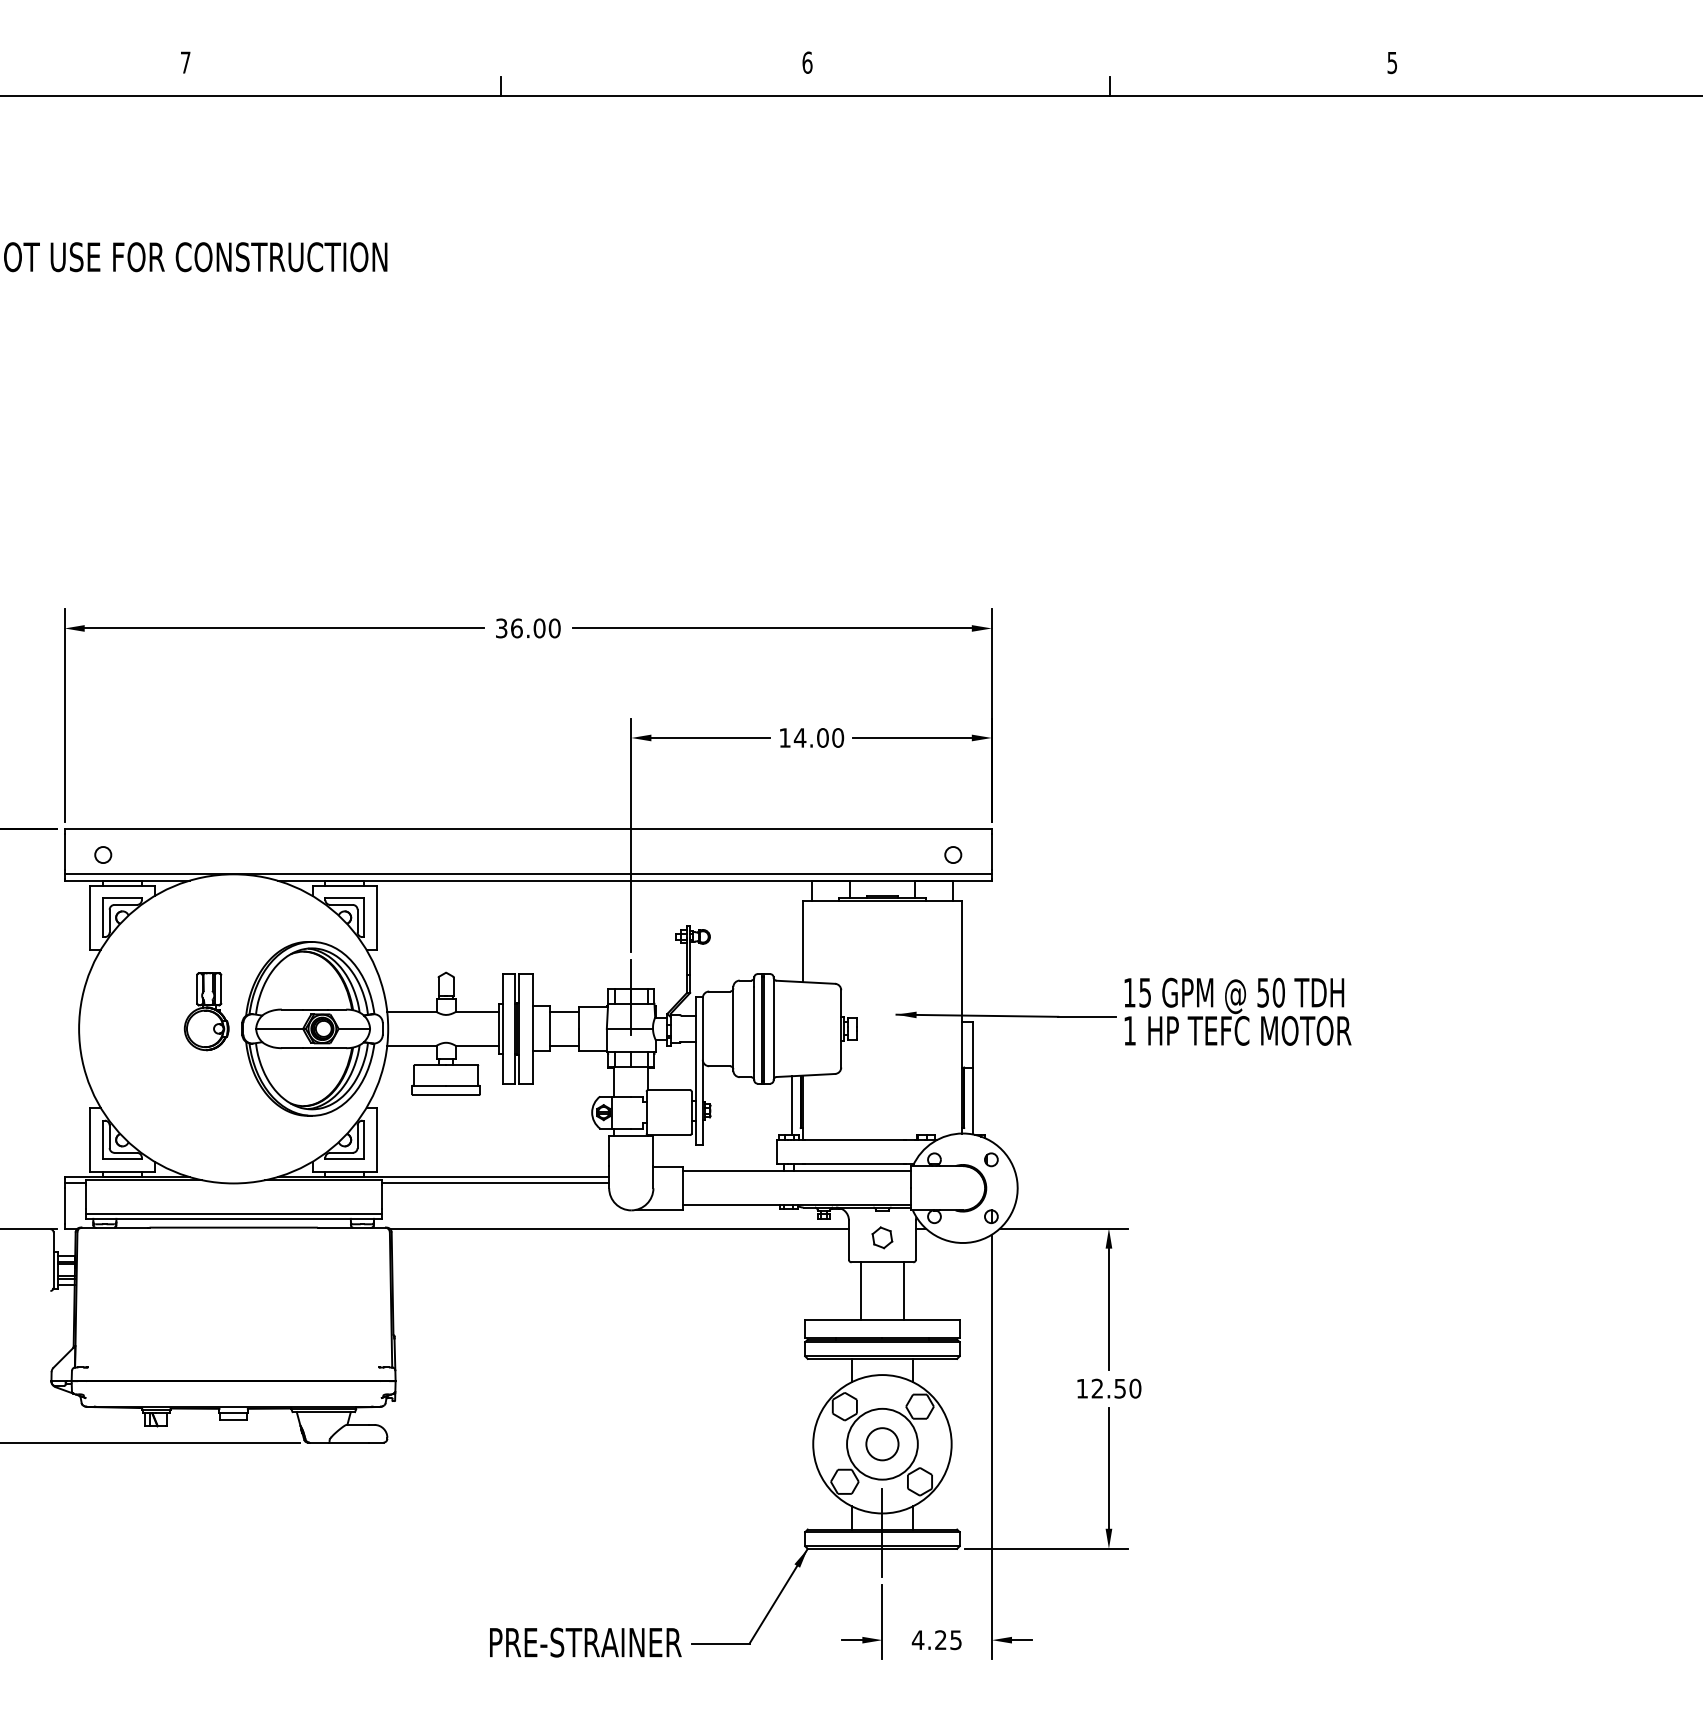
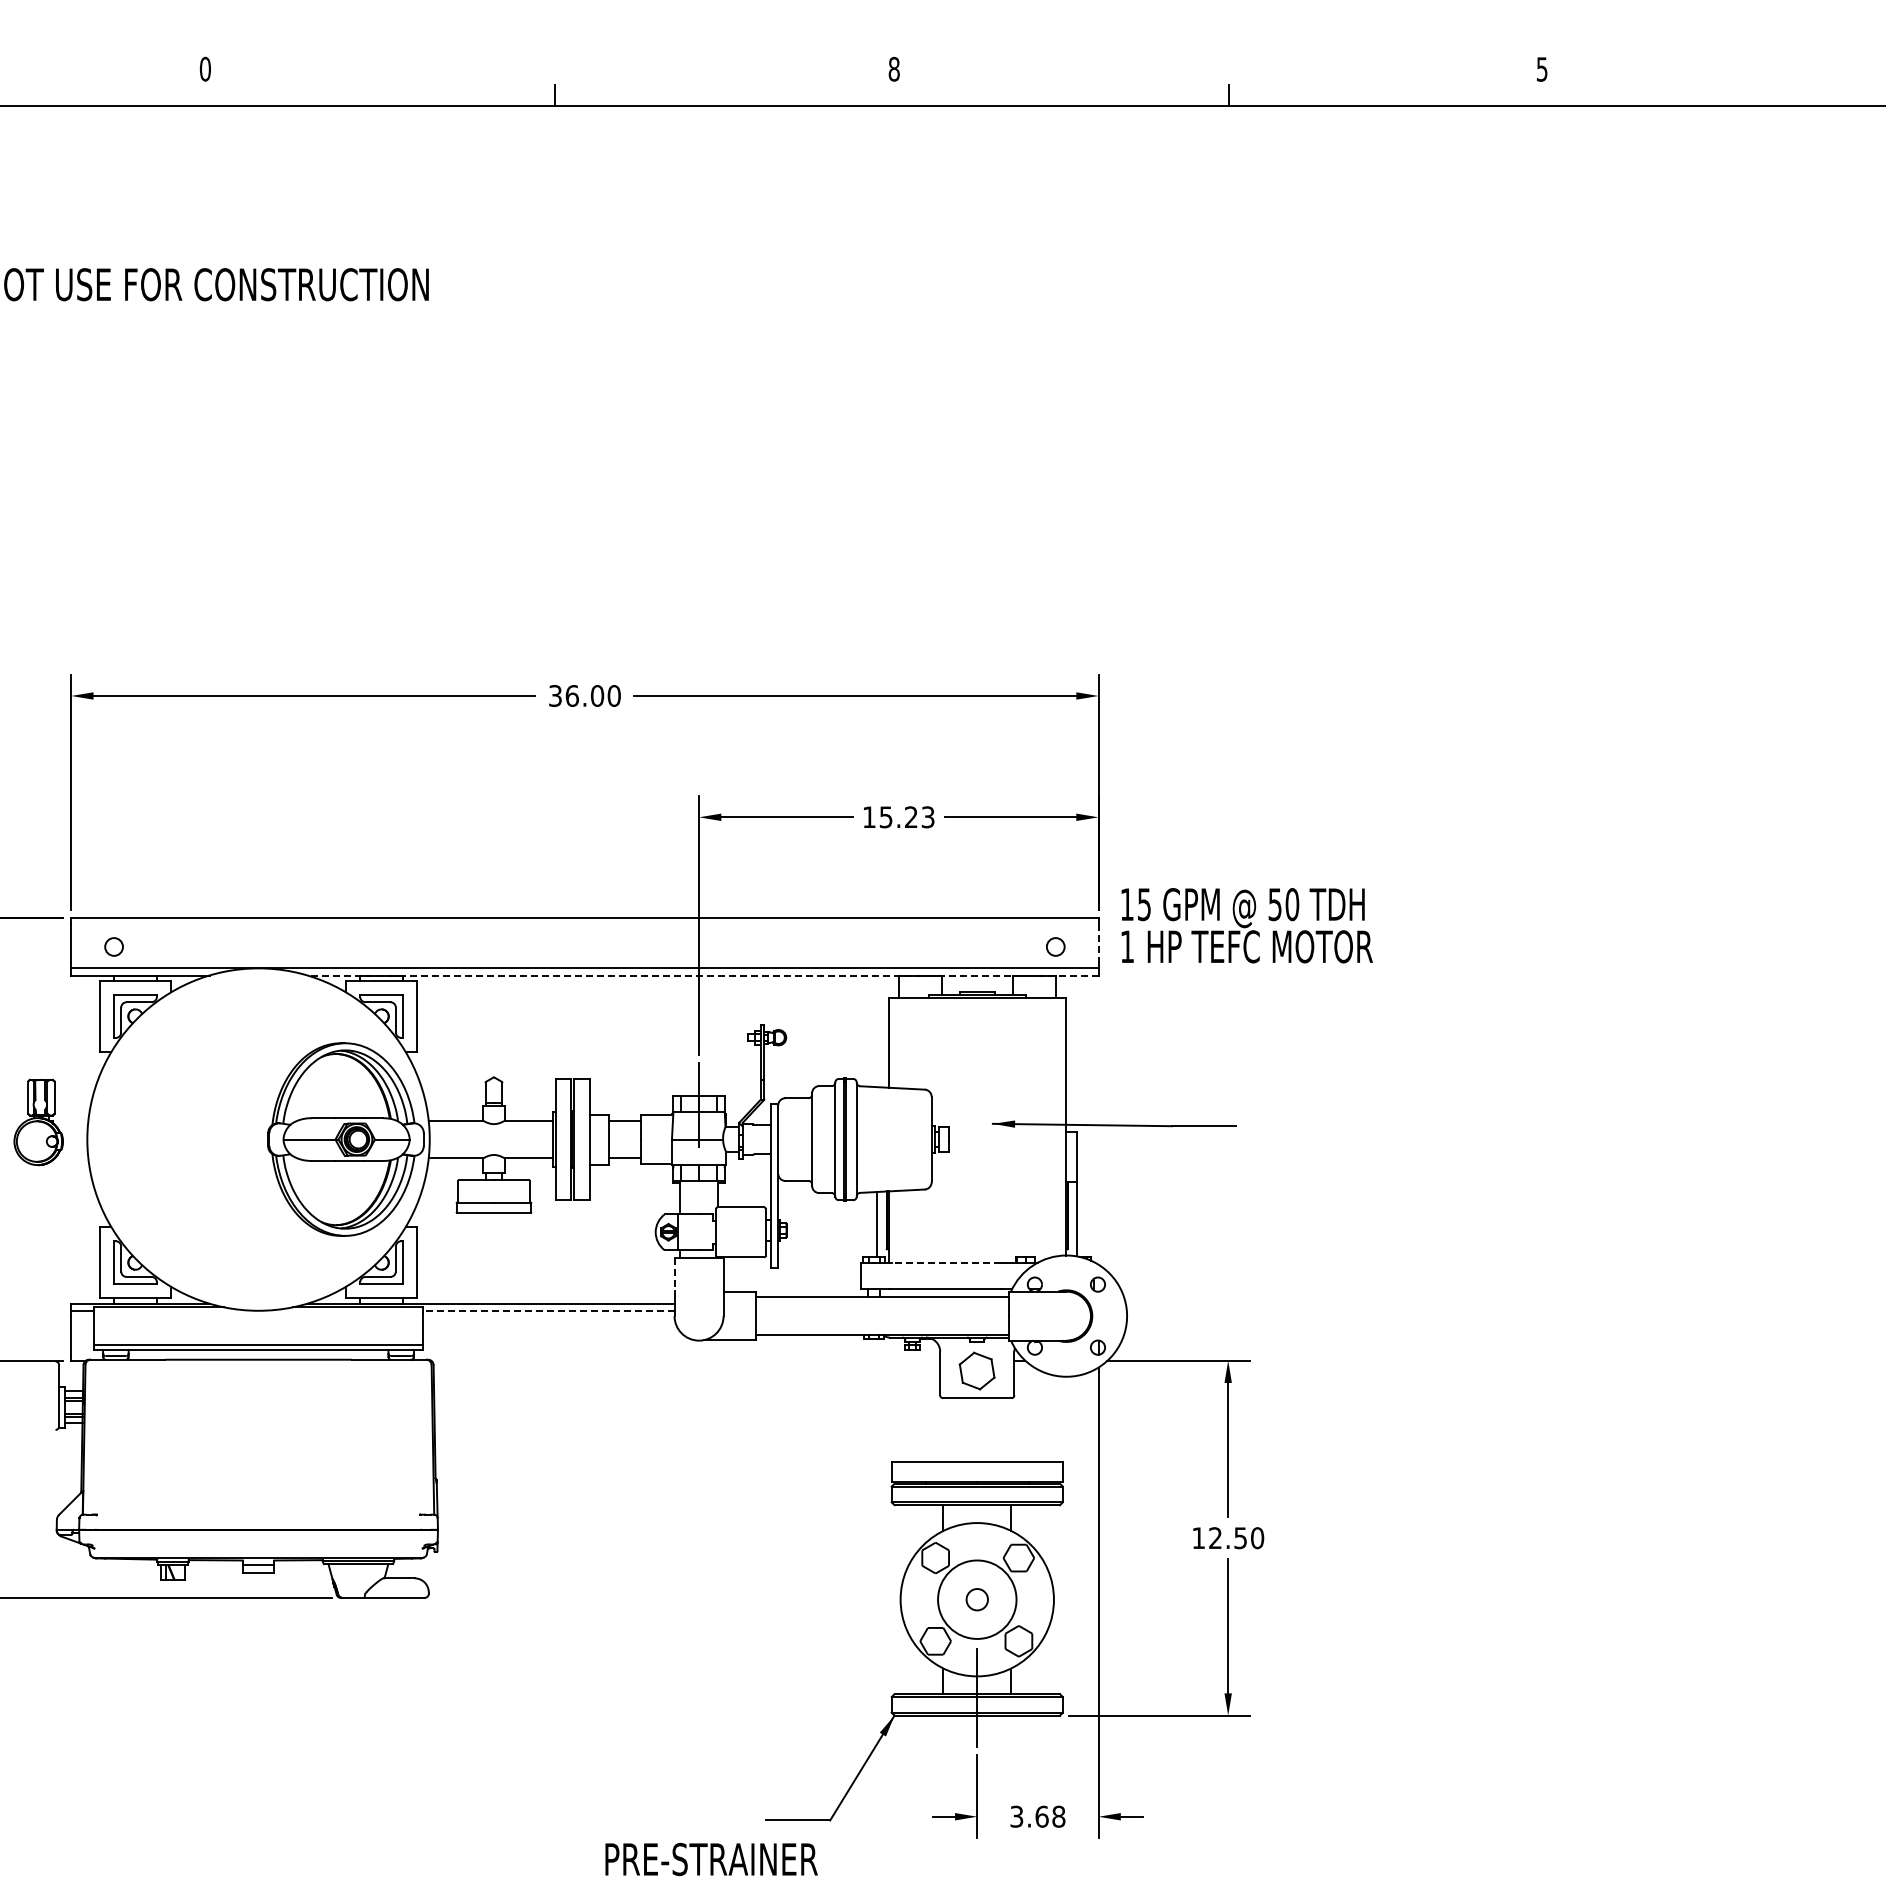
text: (184, 62) -> (204, 68), 7 -> 0
text: (806, 62) -> (893, 68), 6 -> 8
text: (818, 738) -> (906, 817), 14.00 -> 15.23
line: (991, 851) -> (1098, 943), solid -> dashed
line: (635, 880) -> (703, 975), solid -> dashed
part: (206, 1011) -> (38, 1122), moved
text: (1237, 1011) -> (1246, 925), moved
line: (854, 1139) -> (946, 1262), solid -> dashed
line: (609, 1151) -> (674, 1275), solid -> dashed
line: (495, 1183) -> (548, 1310), solid -> dashed
line: (619, 1228) -> (685, 1360), removed
part: (882, 1237) -> (977, 1370), size x1.6
line: (860, 1291) -> (953, 1430), removed
line: (903, 1291) -> (1000, 1430), removed
circle: (882, 1444) -> (977, 1599), size x0.6
text: (936, 1639) -> (1037, 1816), 4.25 -> 3.68
text: (585, 1642) -> (711, 1859), moved

